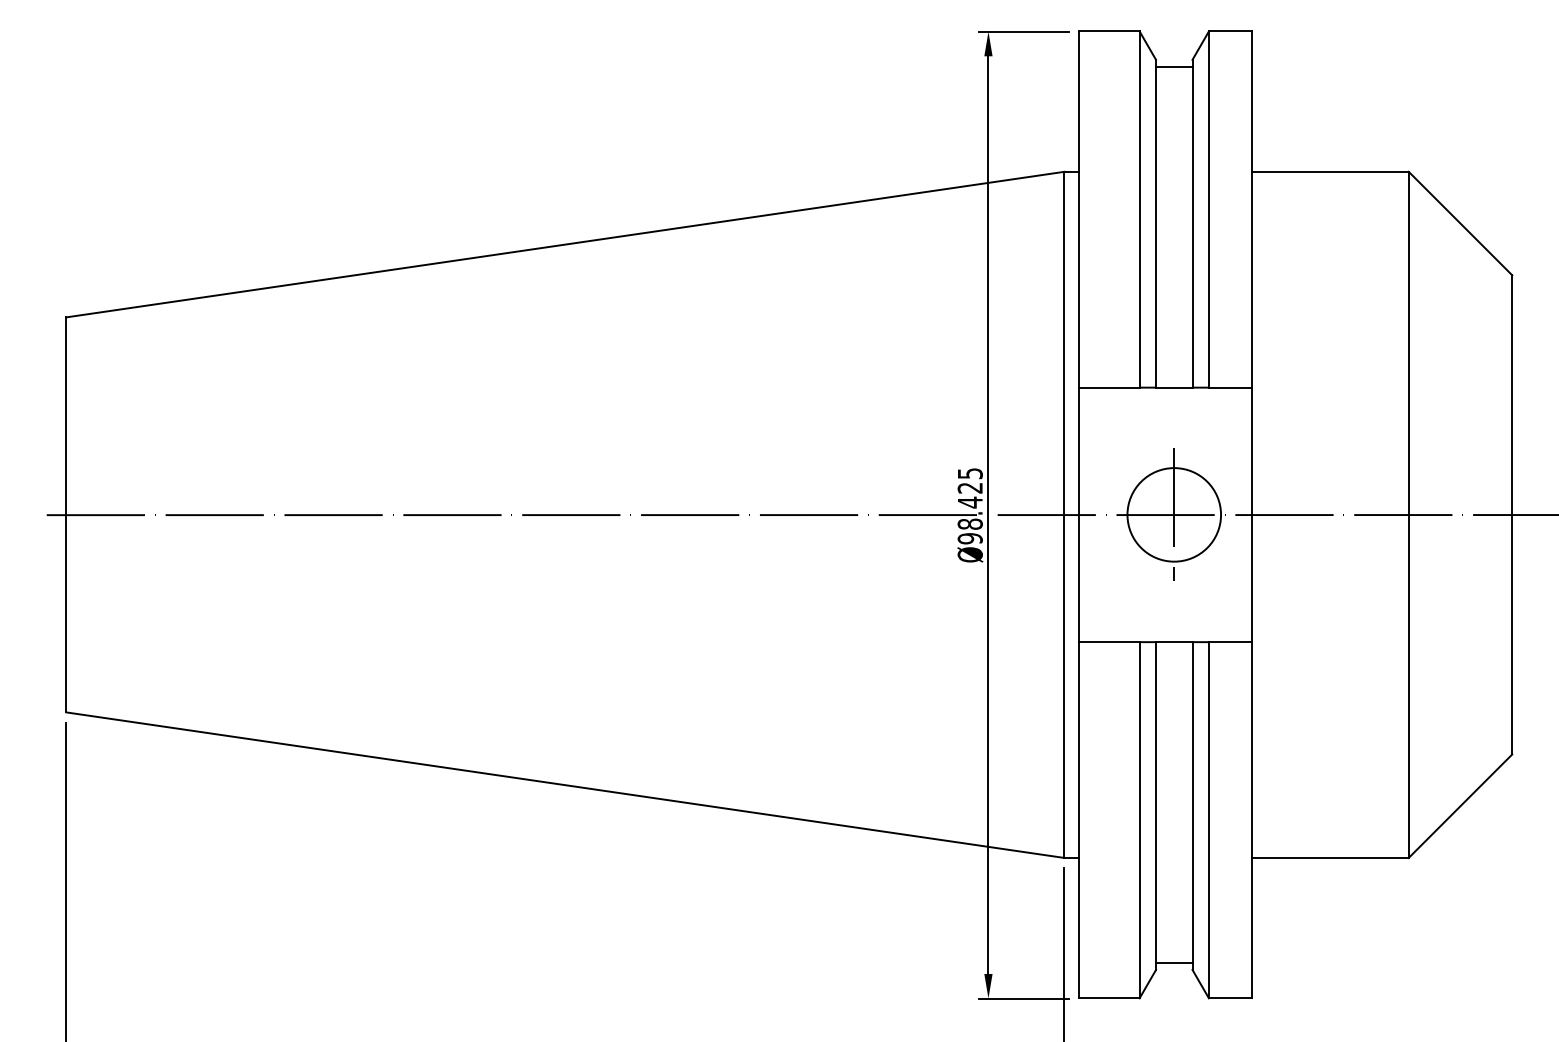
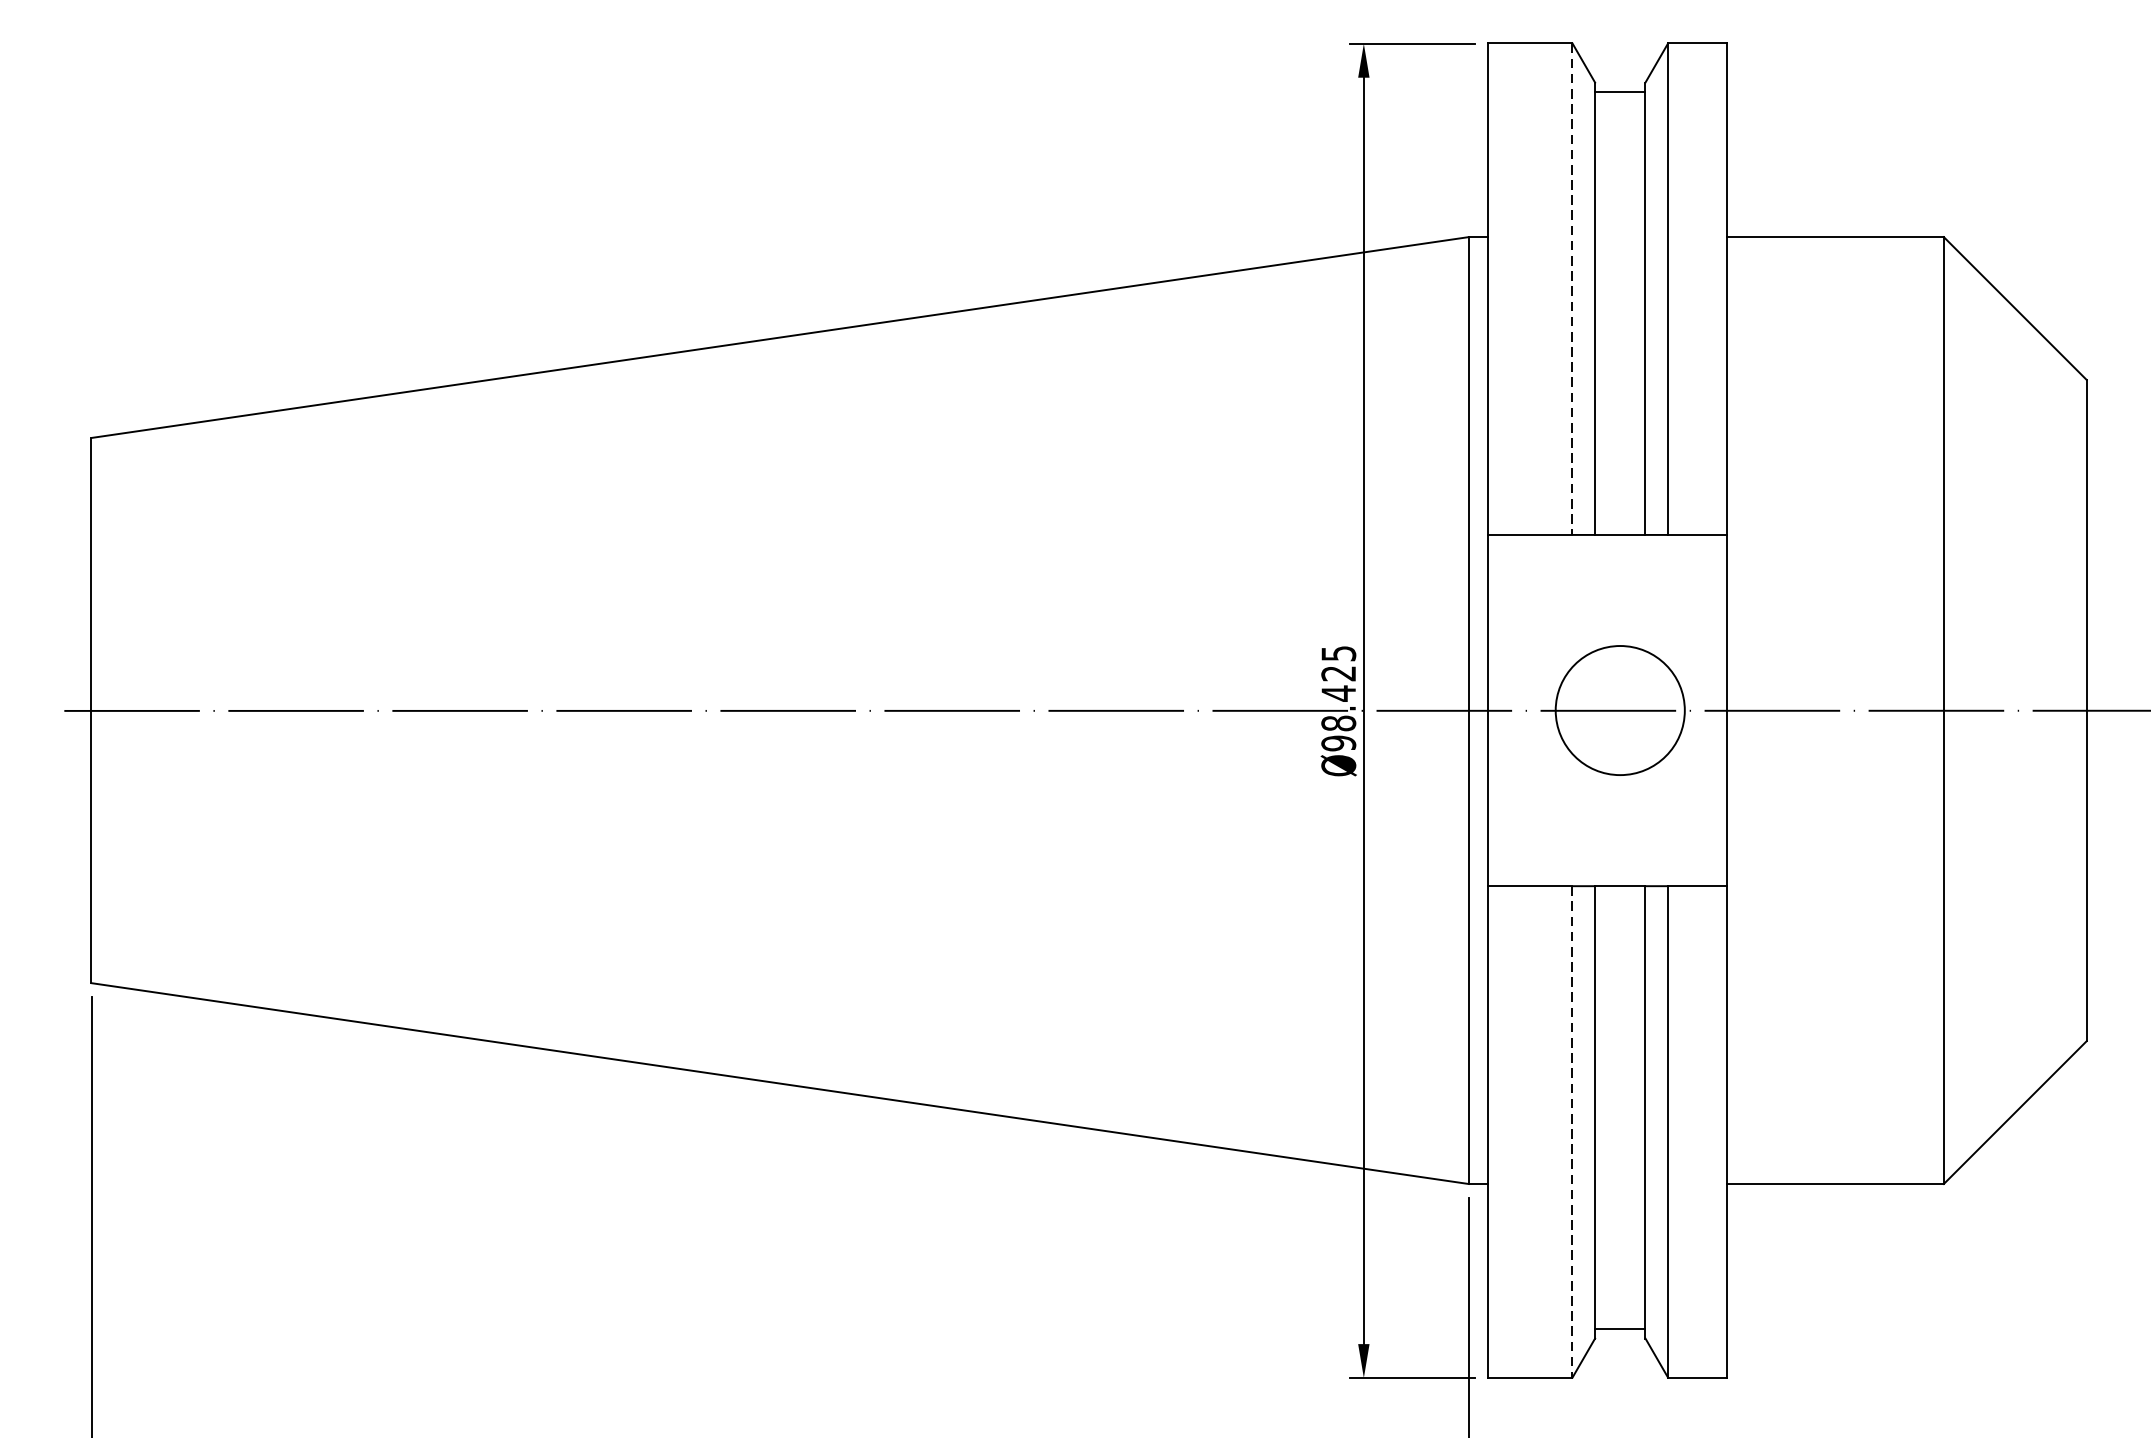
line: (1139, 210) -> (1572, 290), solid -> dashed
line: (1174, 514) -> (1620, 710), removed
line: (1139, 820) -> (1572, 1132), solid -> dashed

